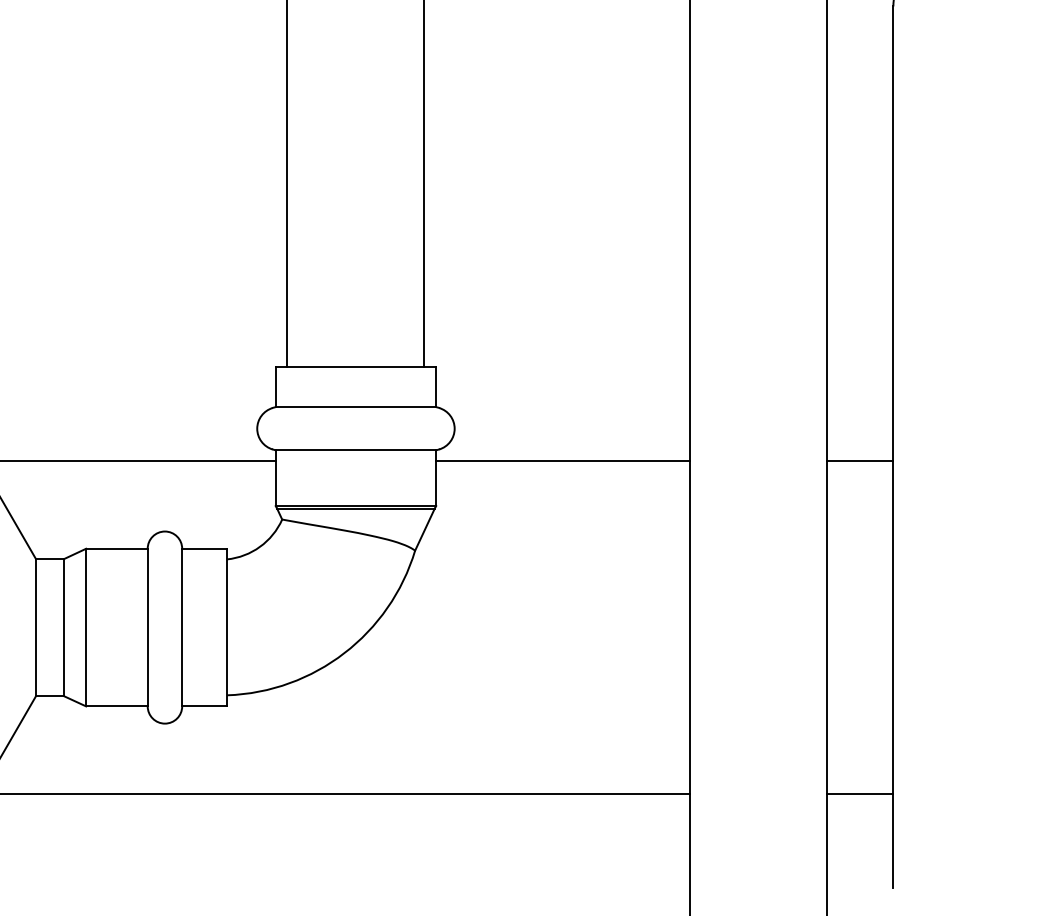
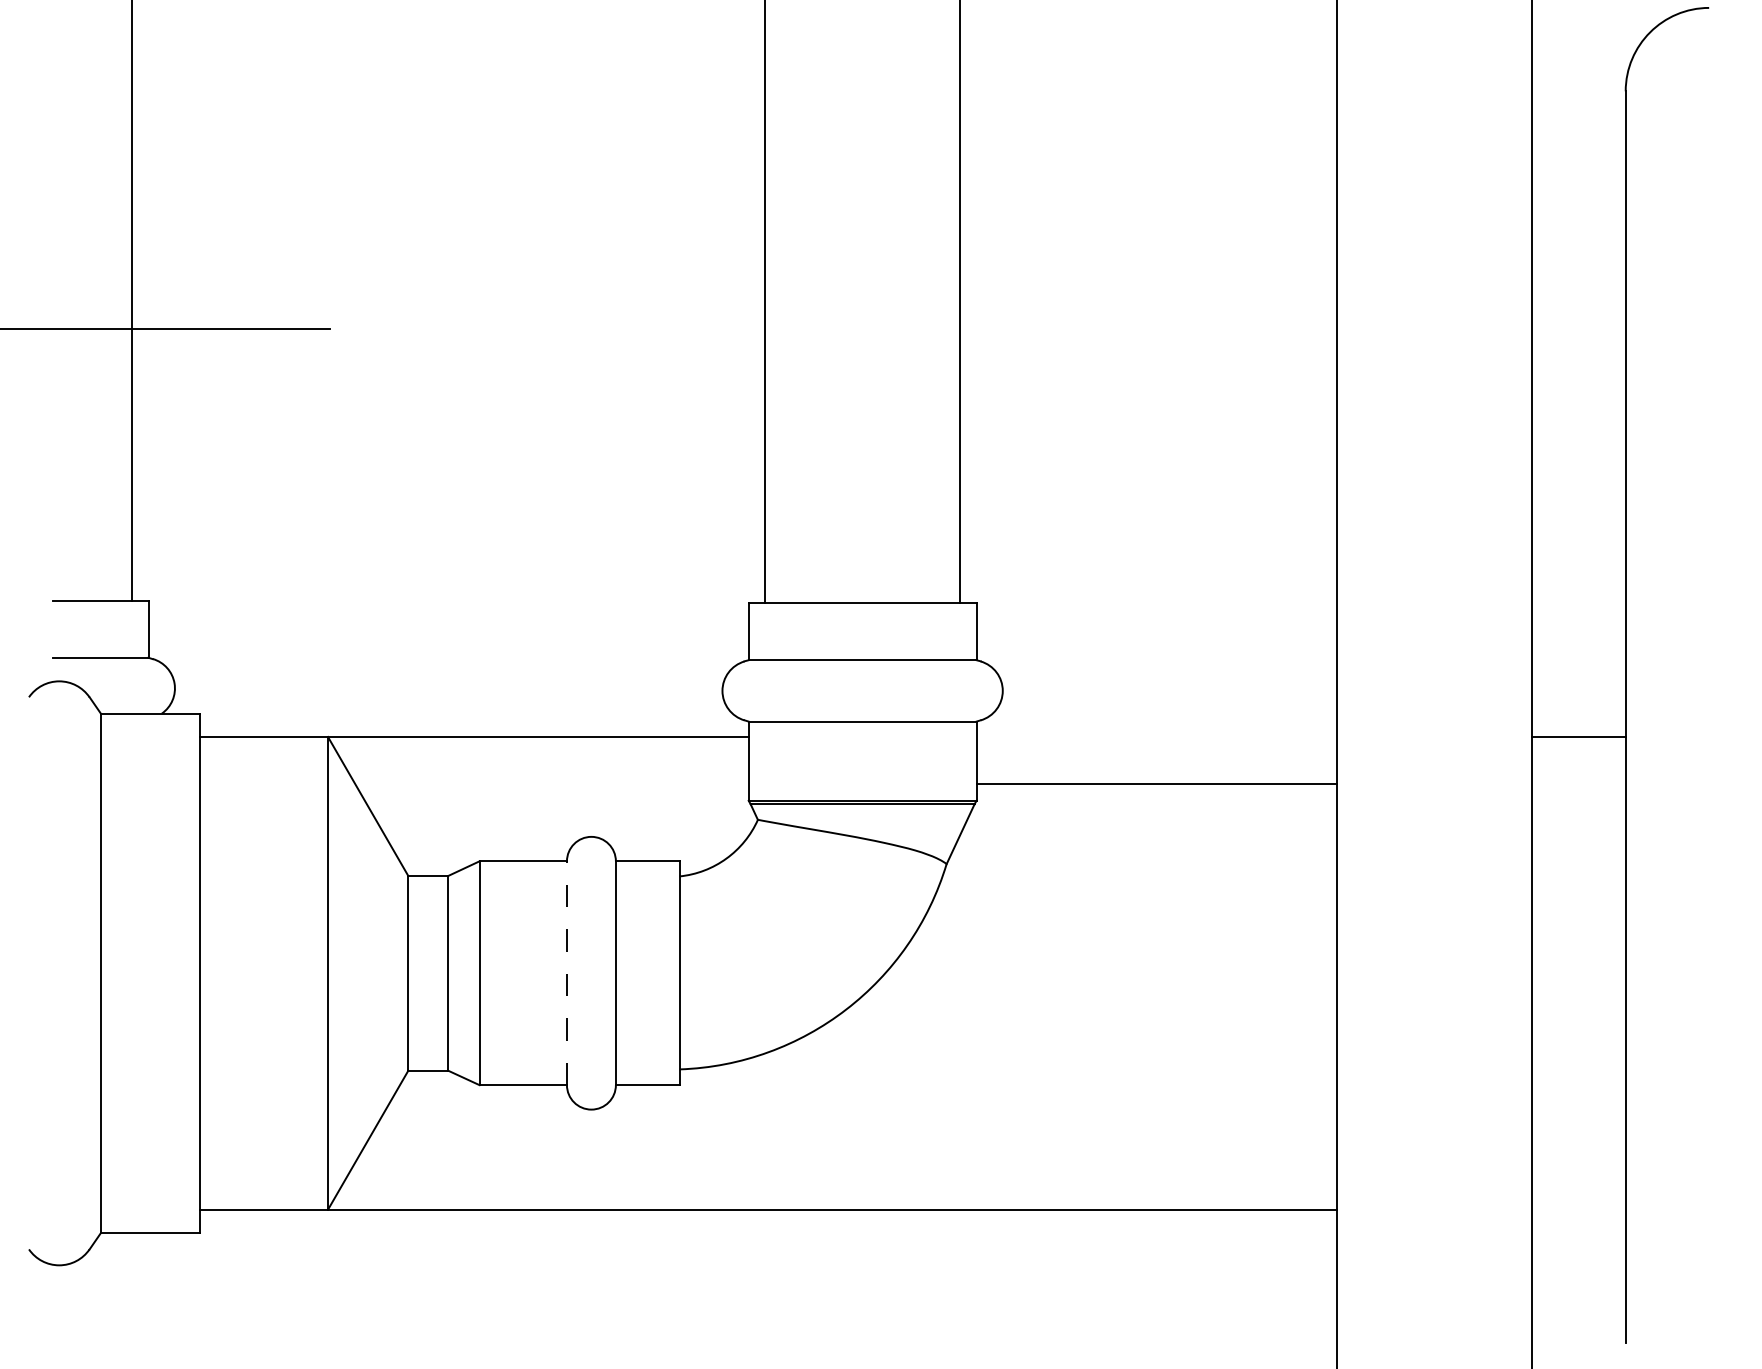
line: (562, 460) -> (1156, 783), moved
line: (147, 627) -> (566, 973), solid -> dashed
line: (860, 793) -> (1578, 1209), removed

